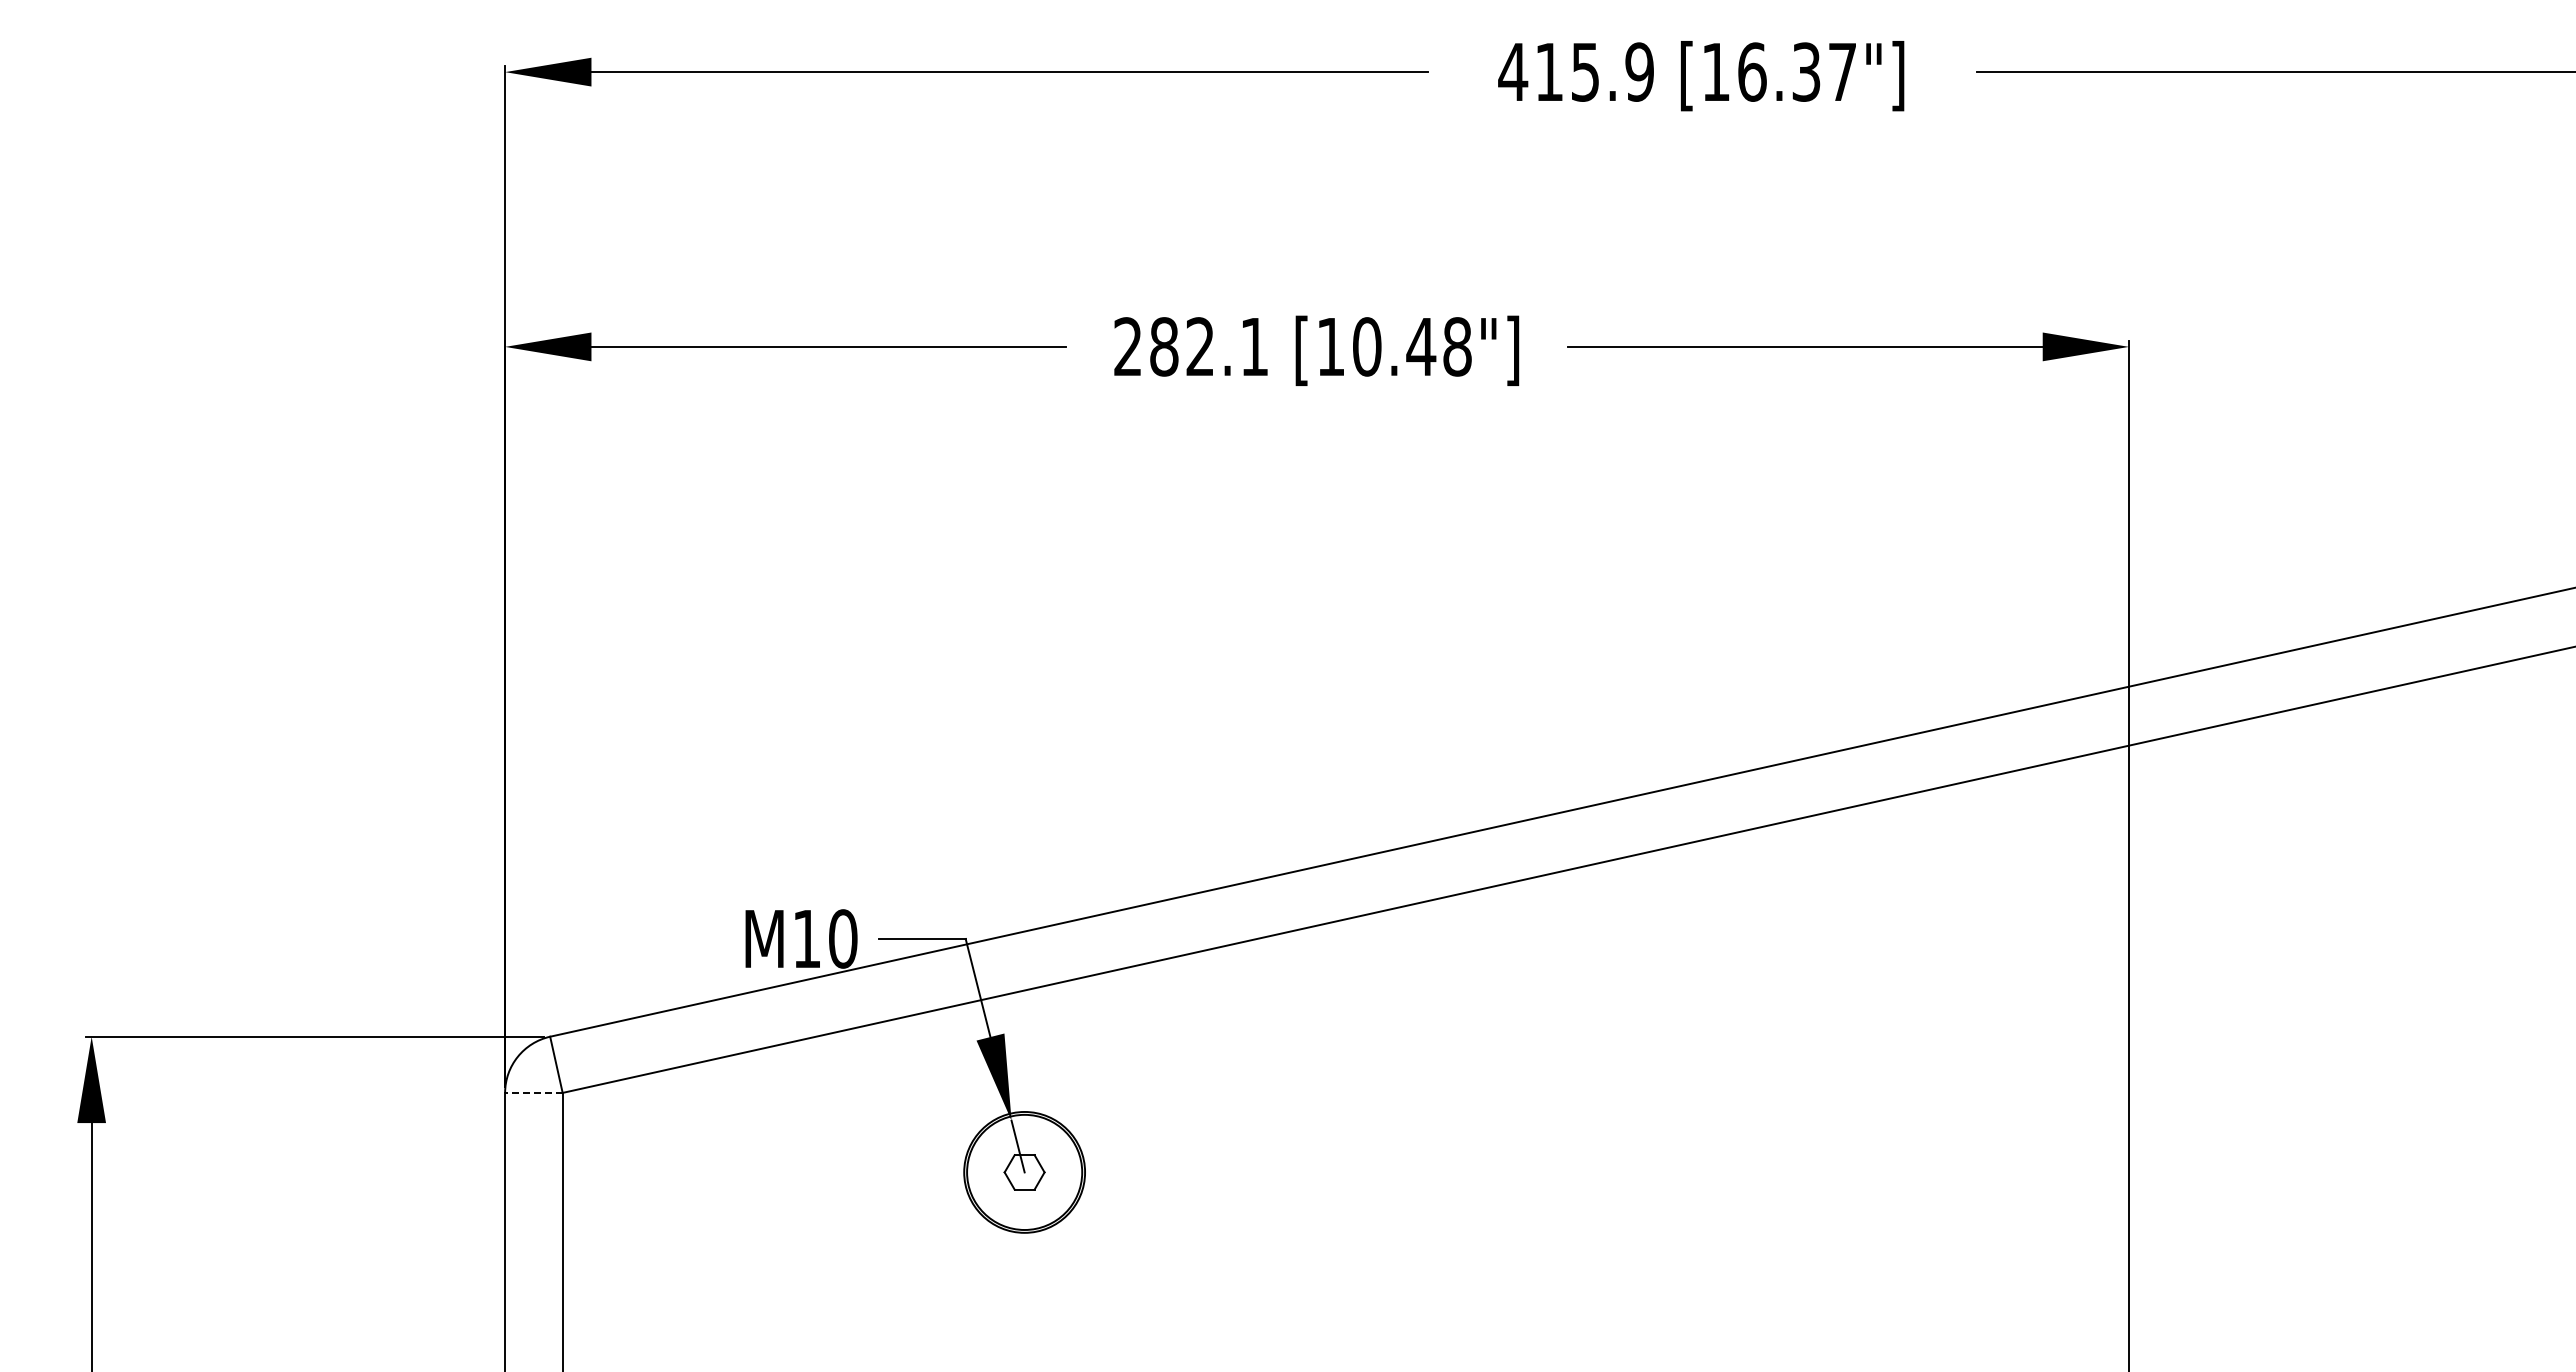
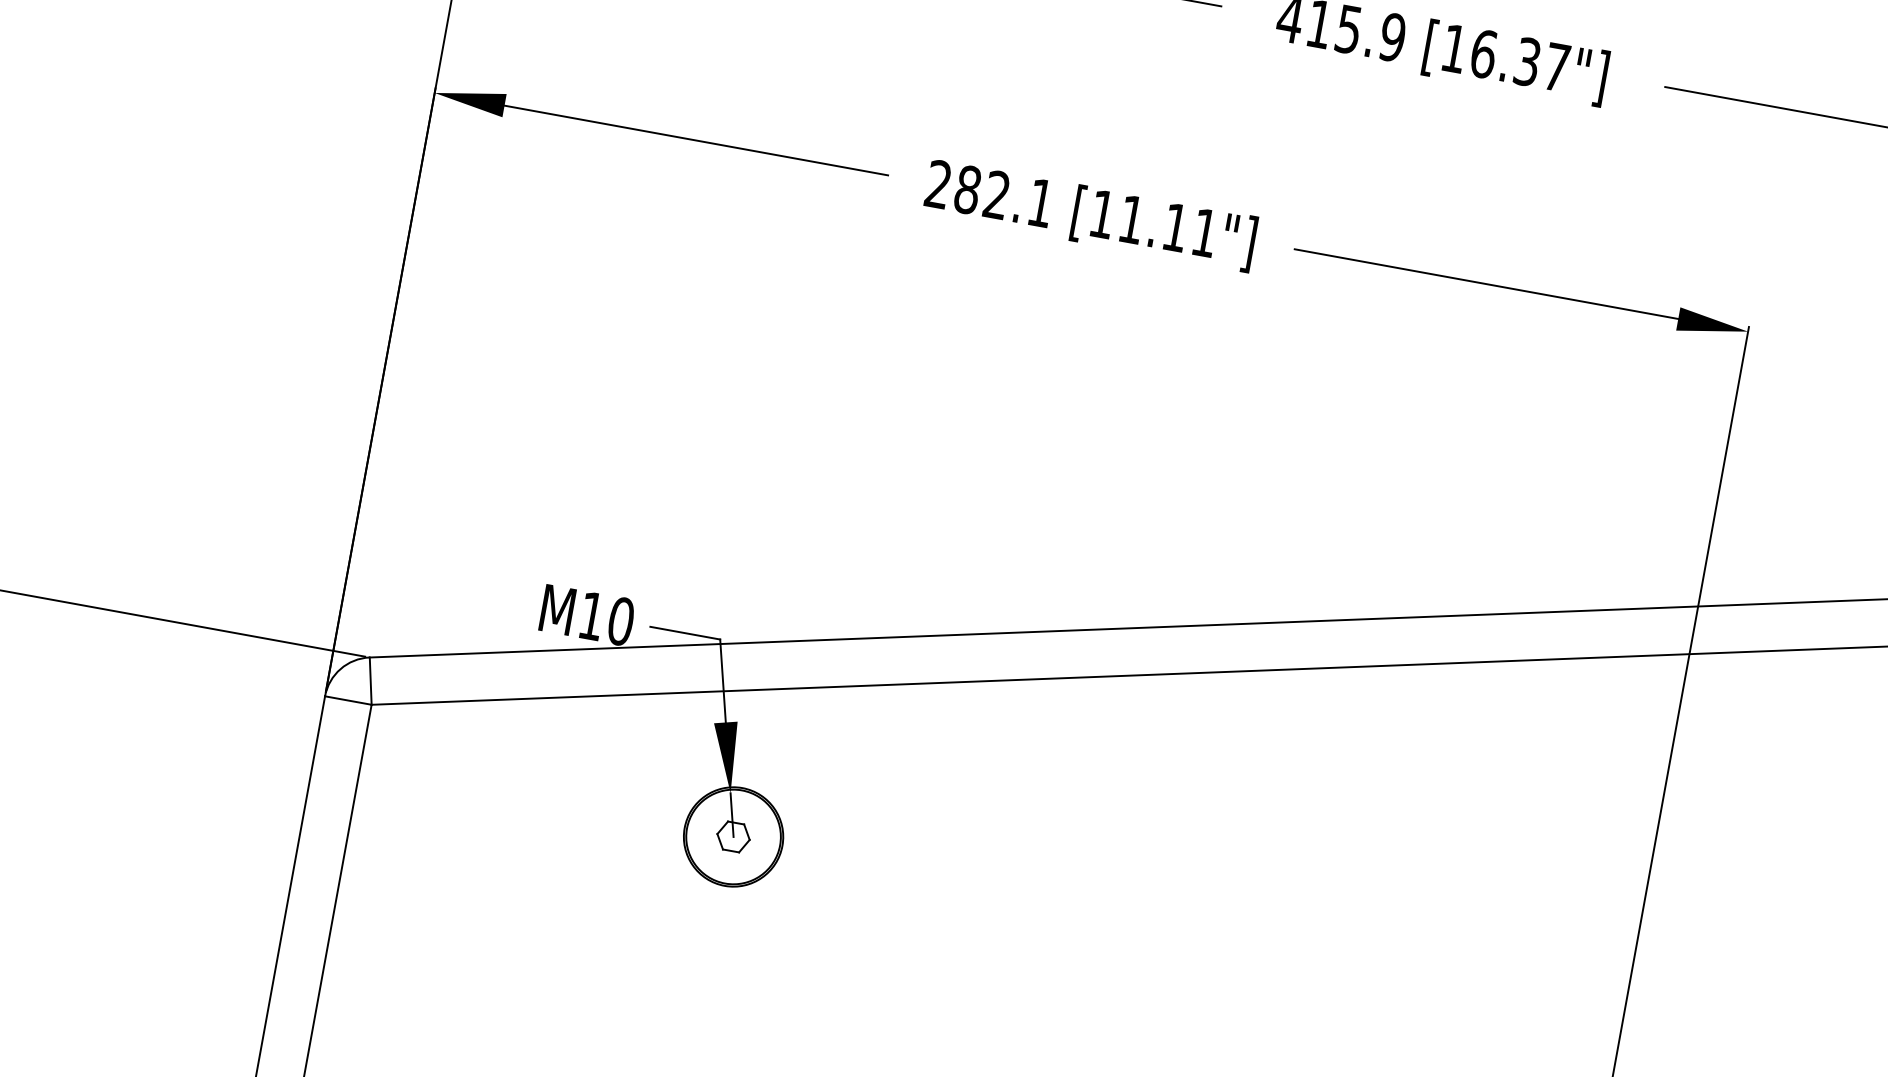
text: (1412, 346) -> (1168, 226), [10.48"] -> [11.11"]
line: (533, 1092) -> (348, 700), dashed -> solid

